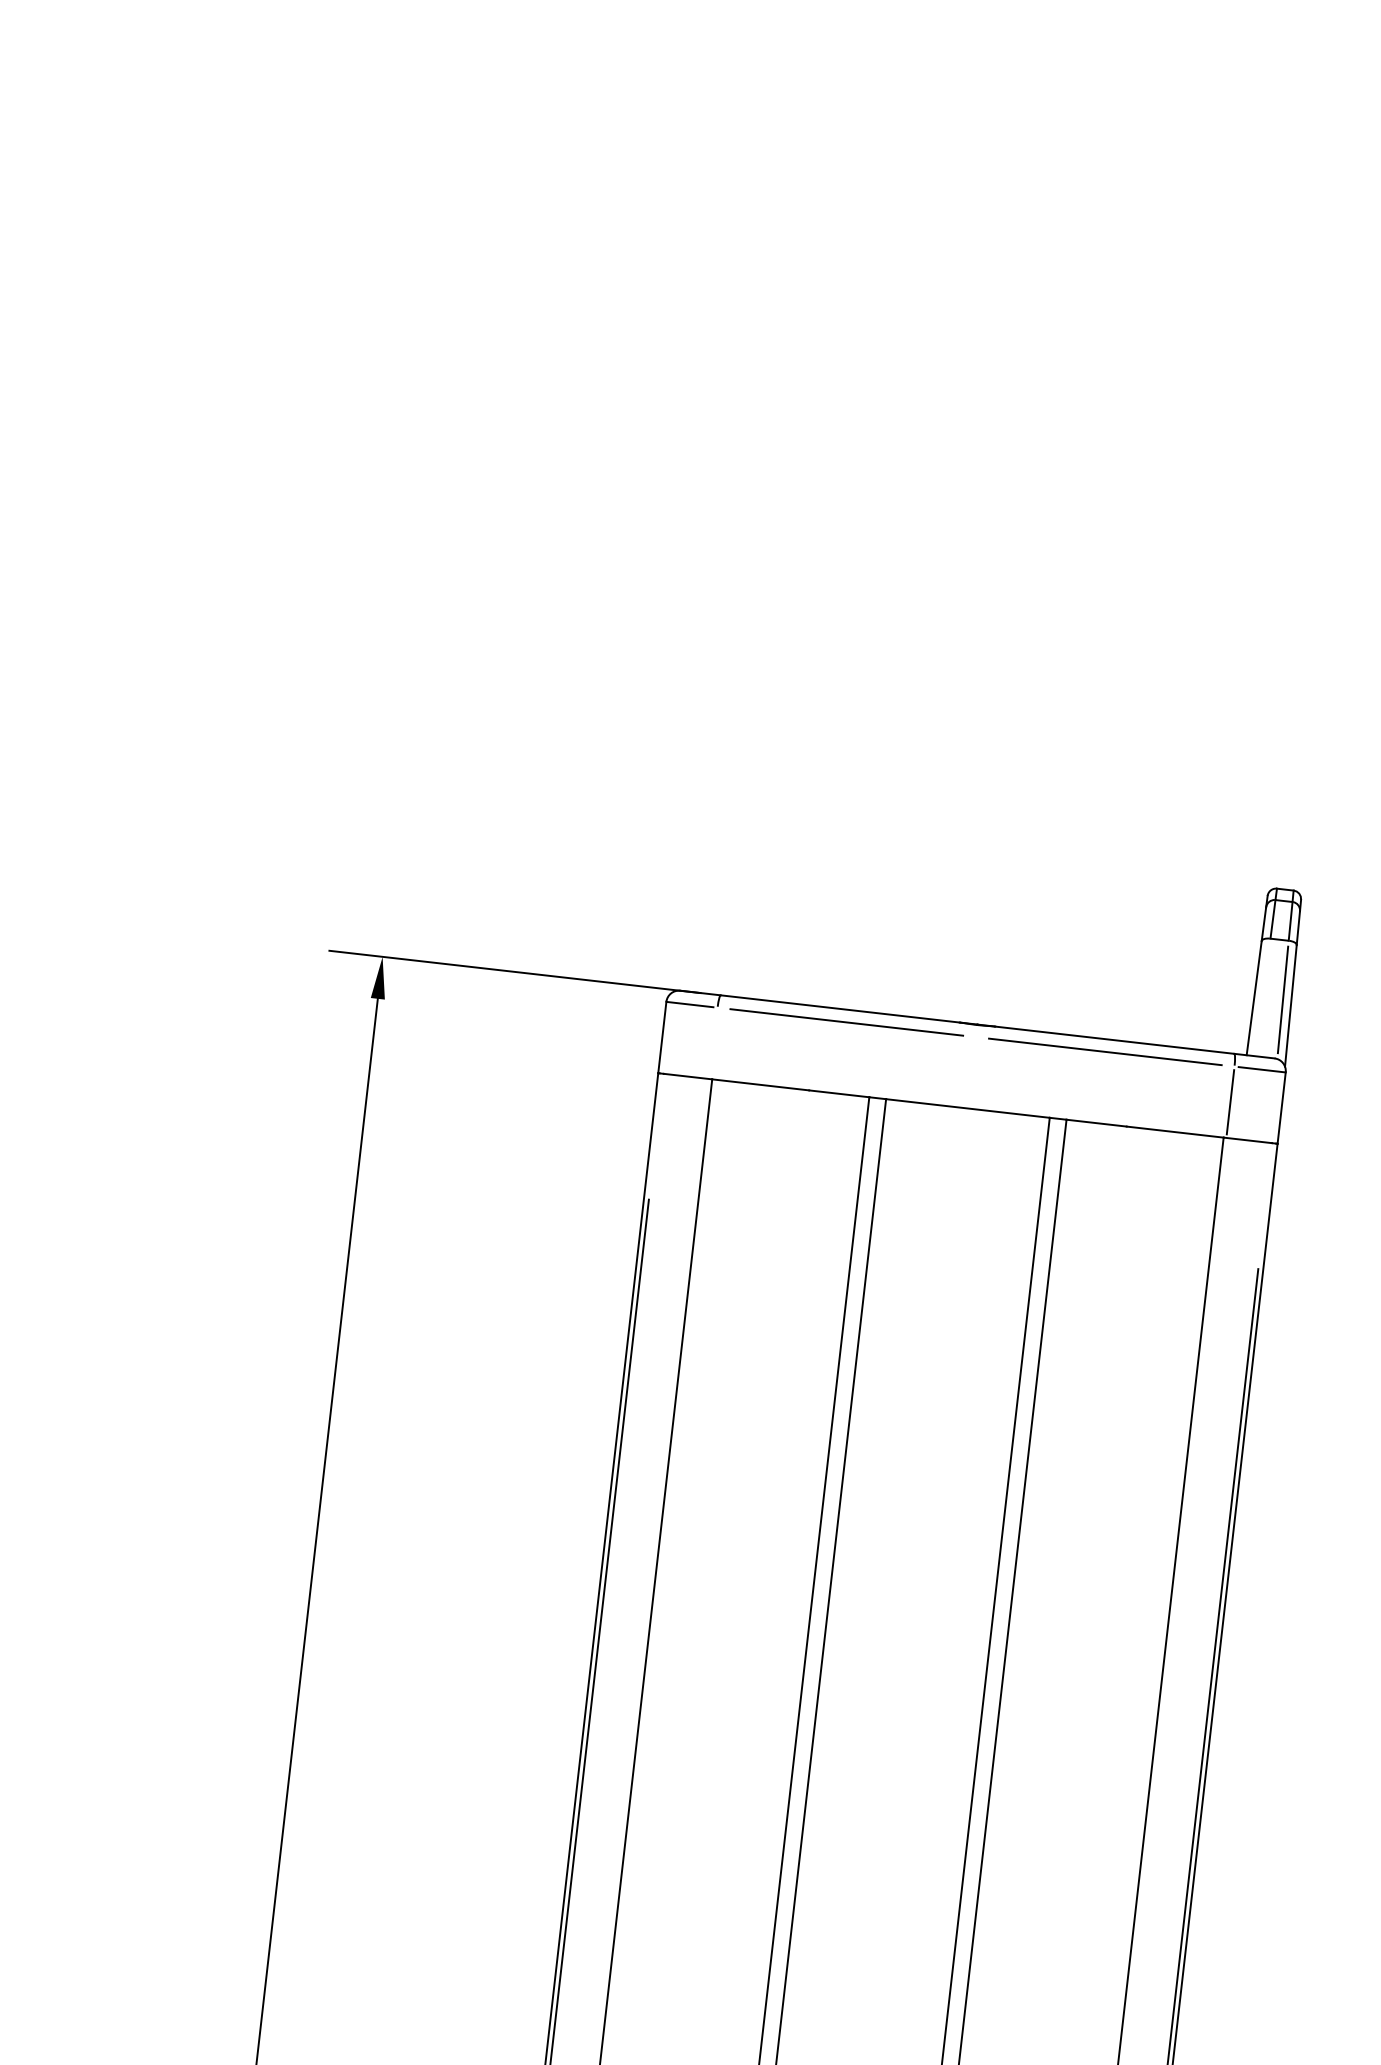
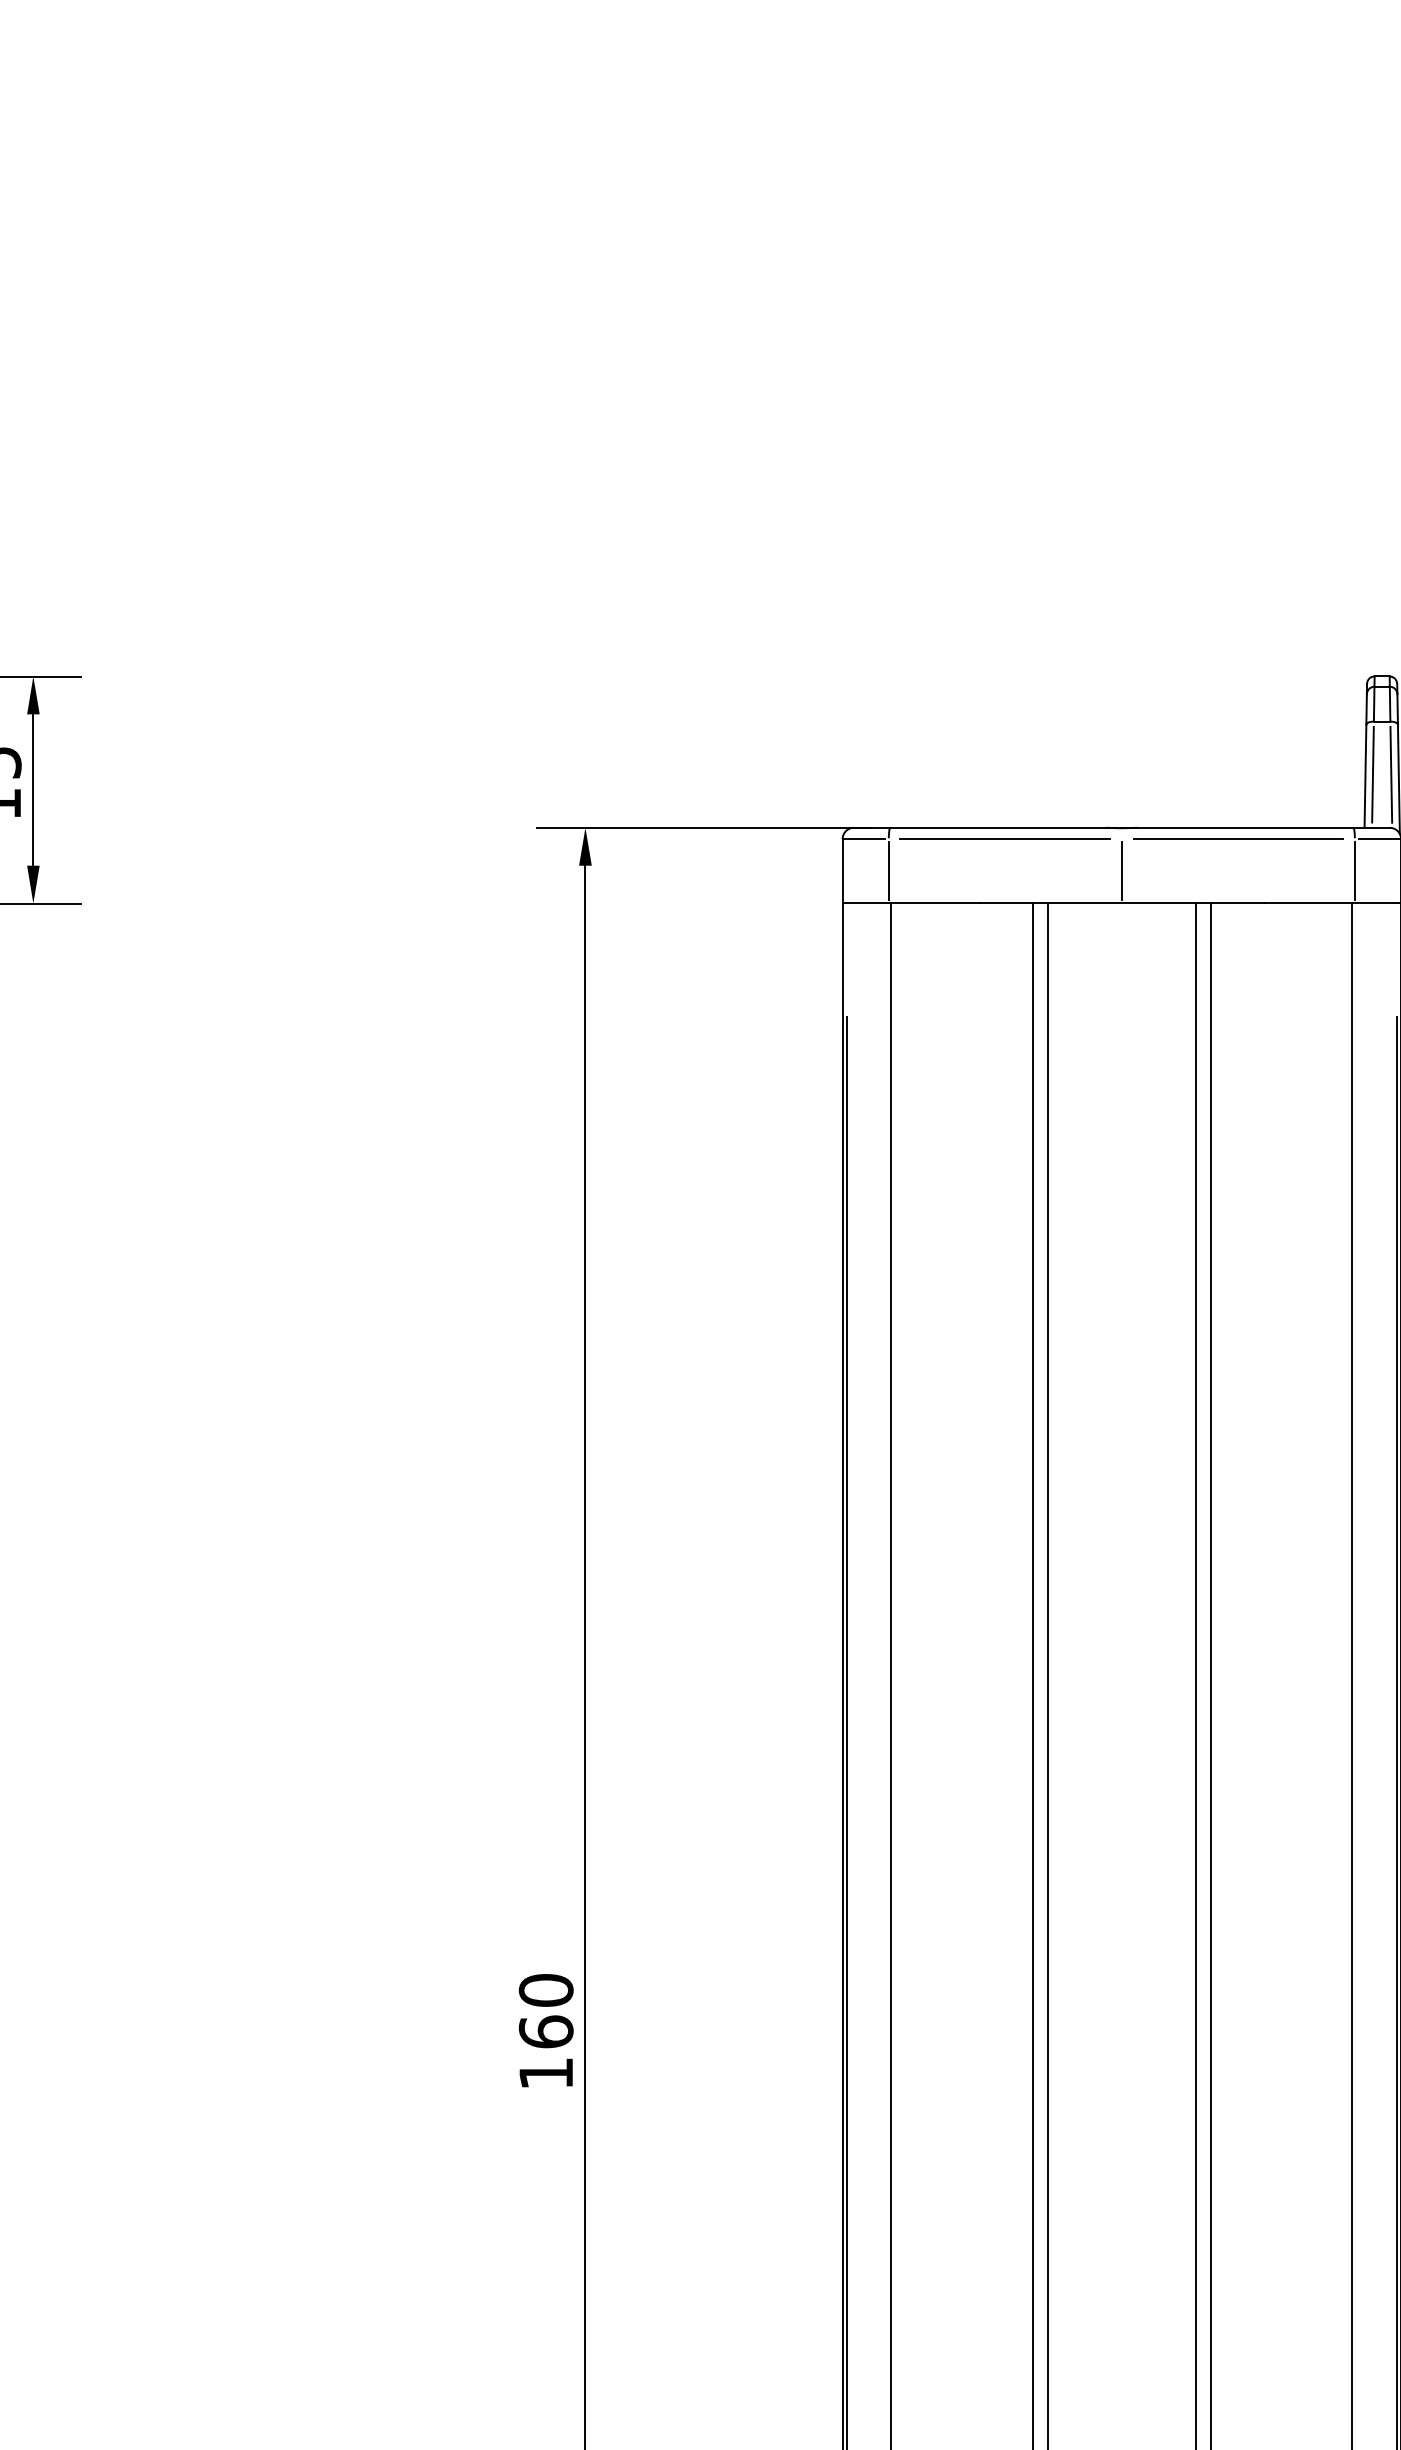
line: (1262, 997) -> (1372, 774), added
line: (713, 1043) -> (888, 871), added
line: (971, 1072) -> (1121, 871), added

